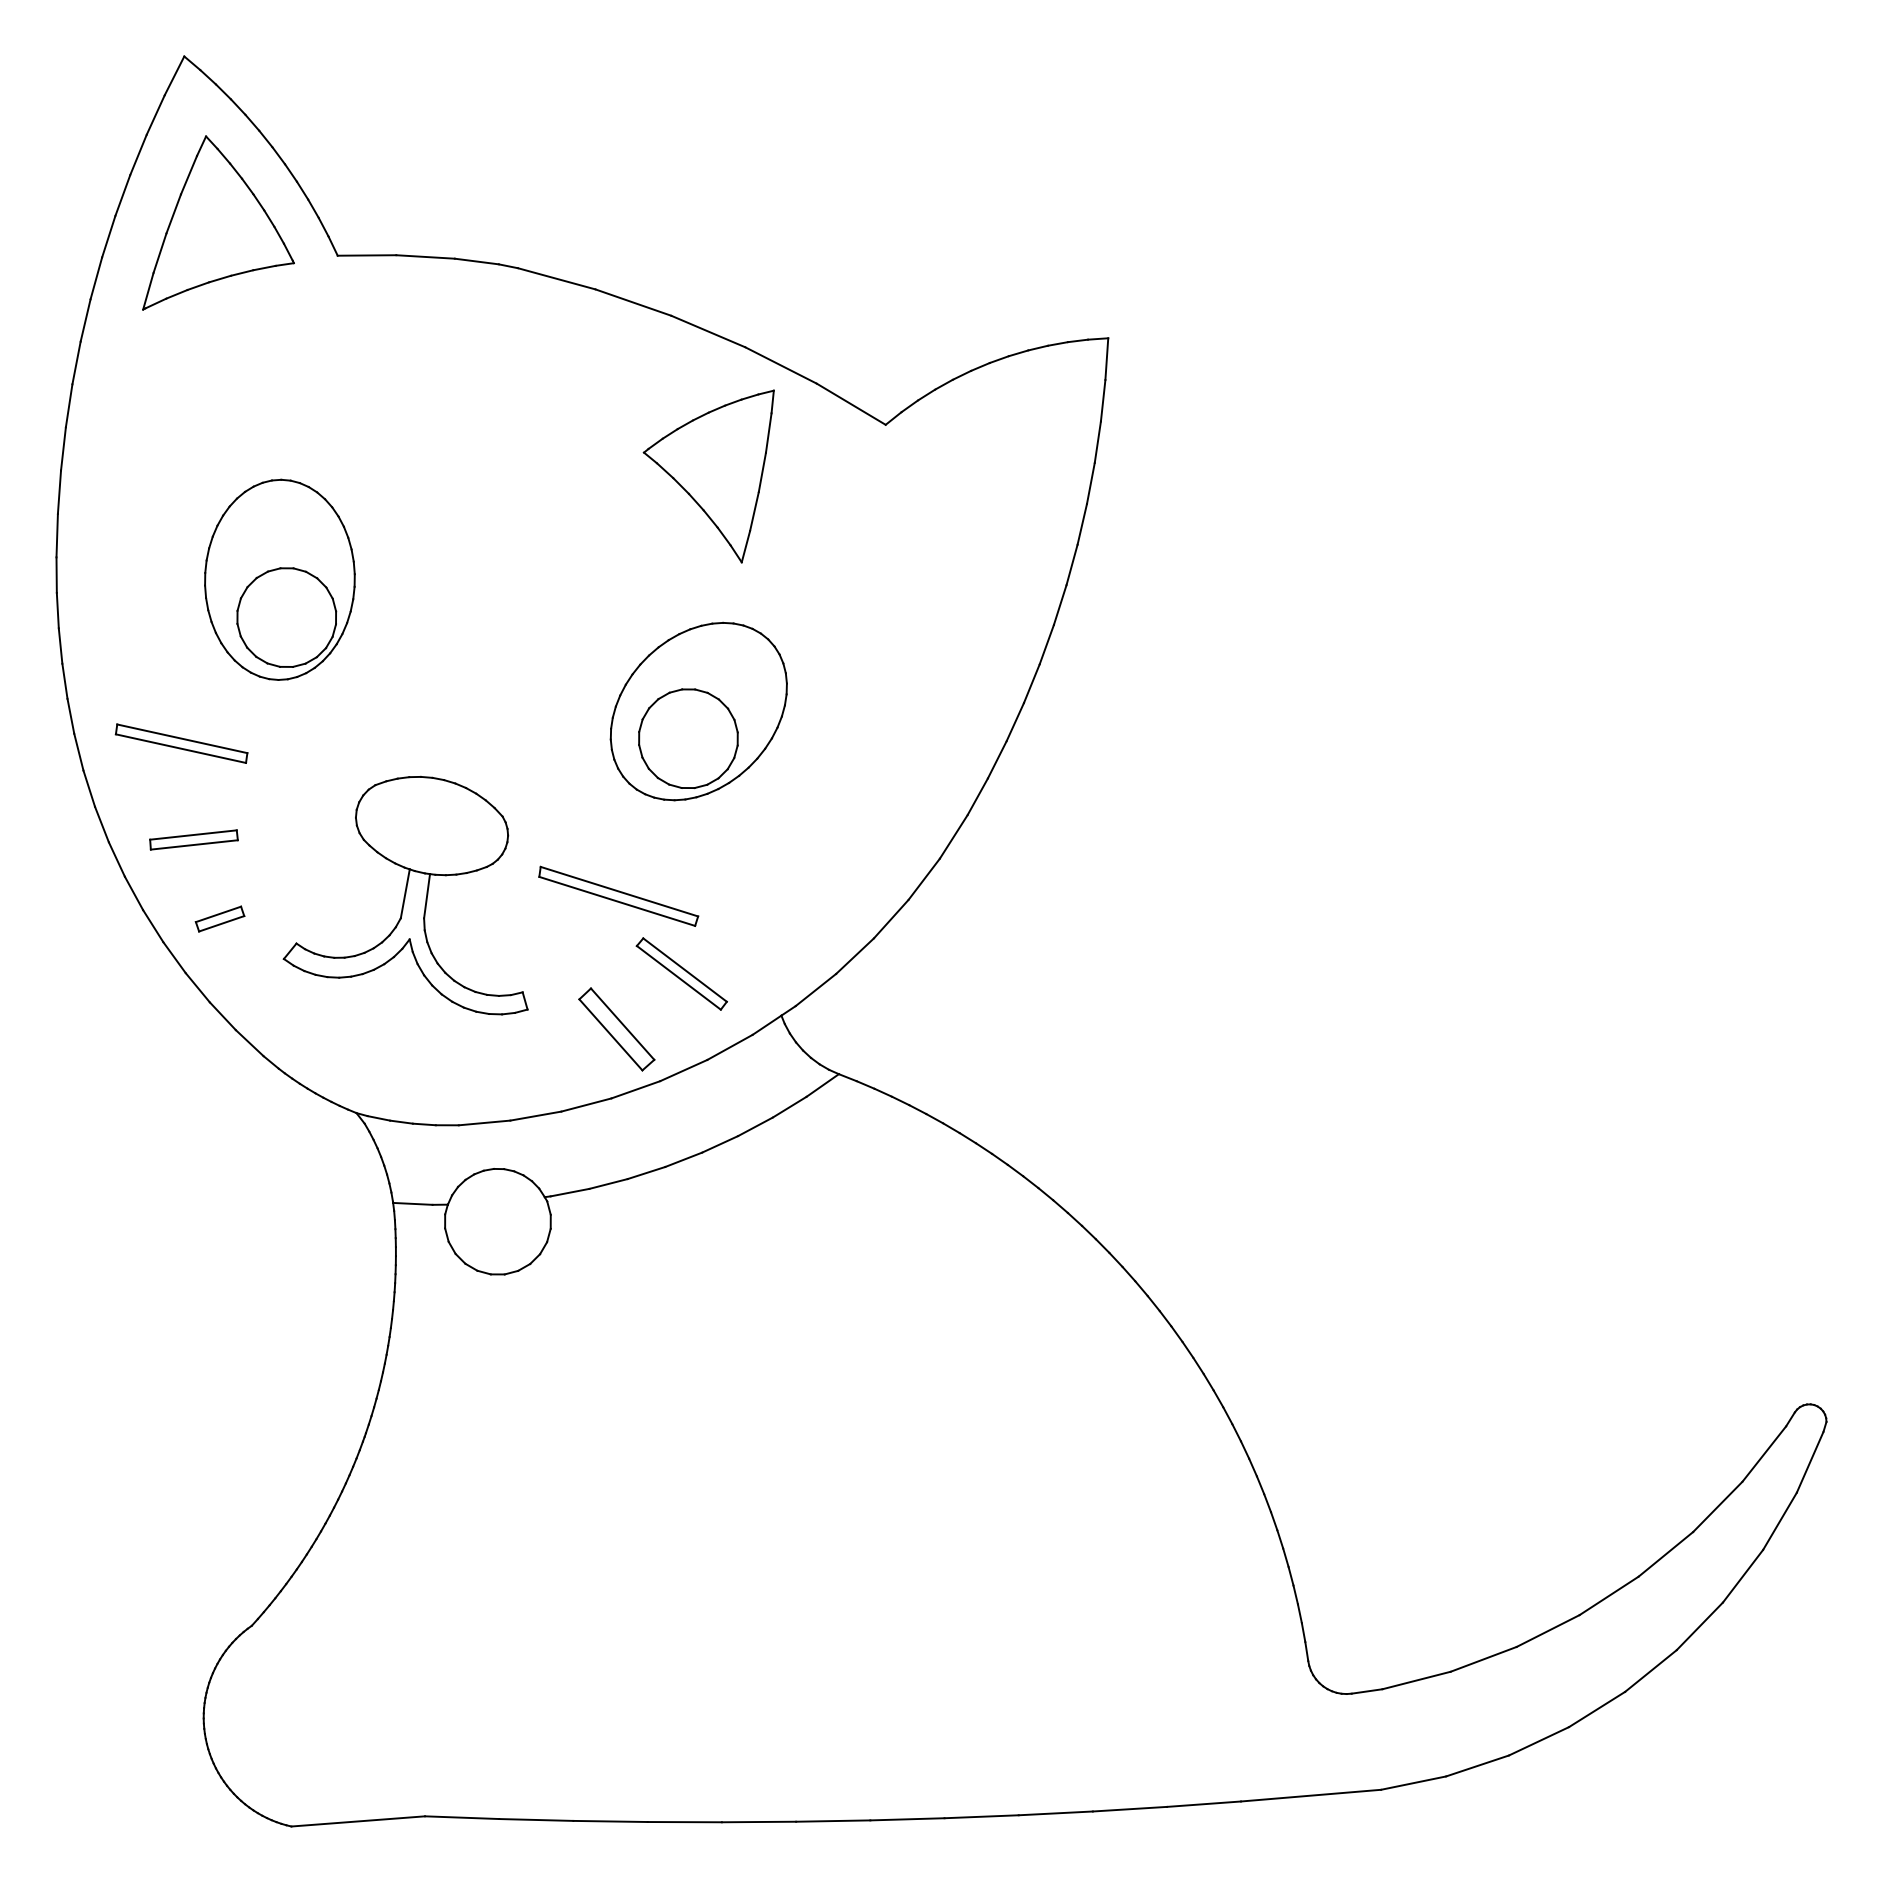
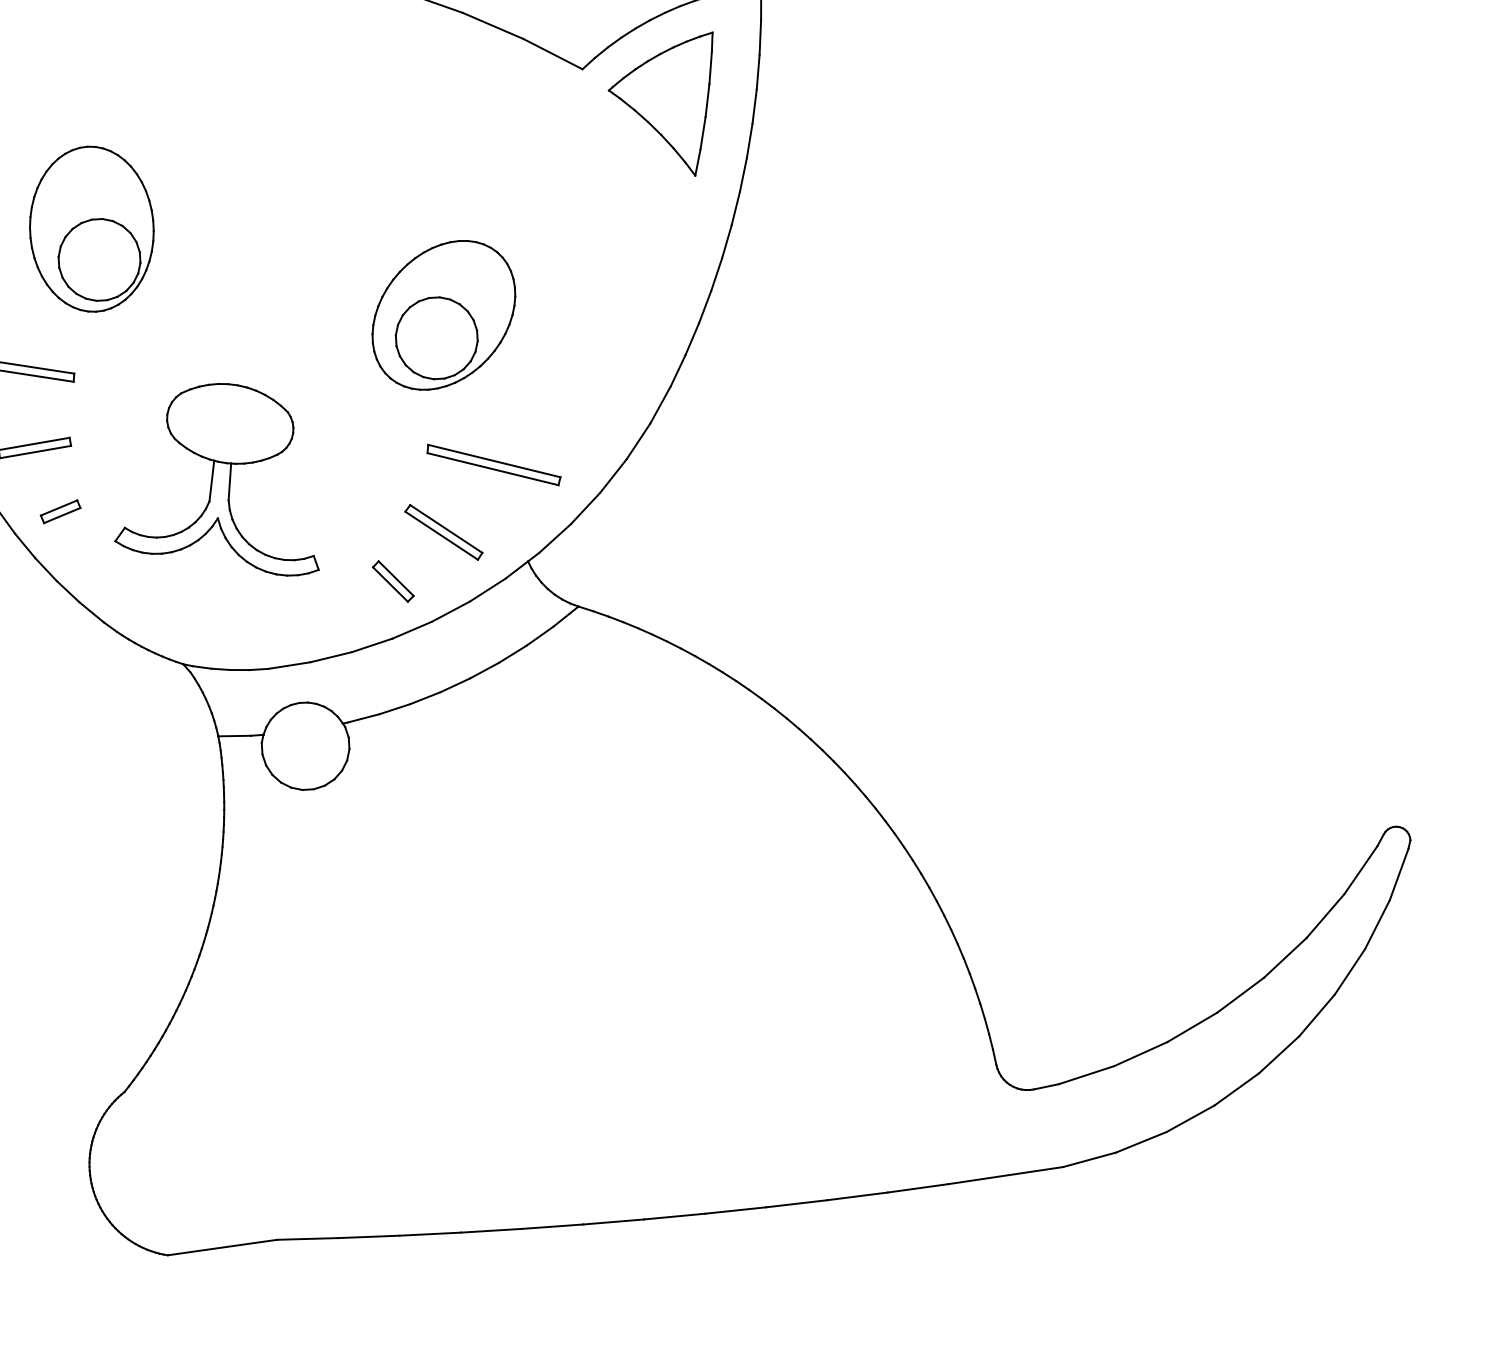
part: (708, 476) -> (663, 106), moved
part: (618, 895) -> (493, 464), moved
part: (616, 1029) -> (393, 581), size x0.62

